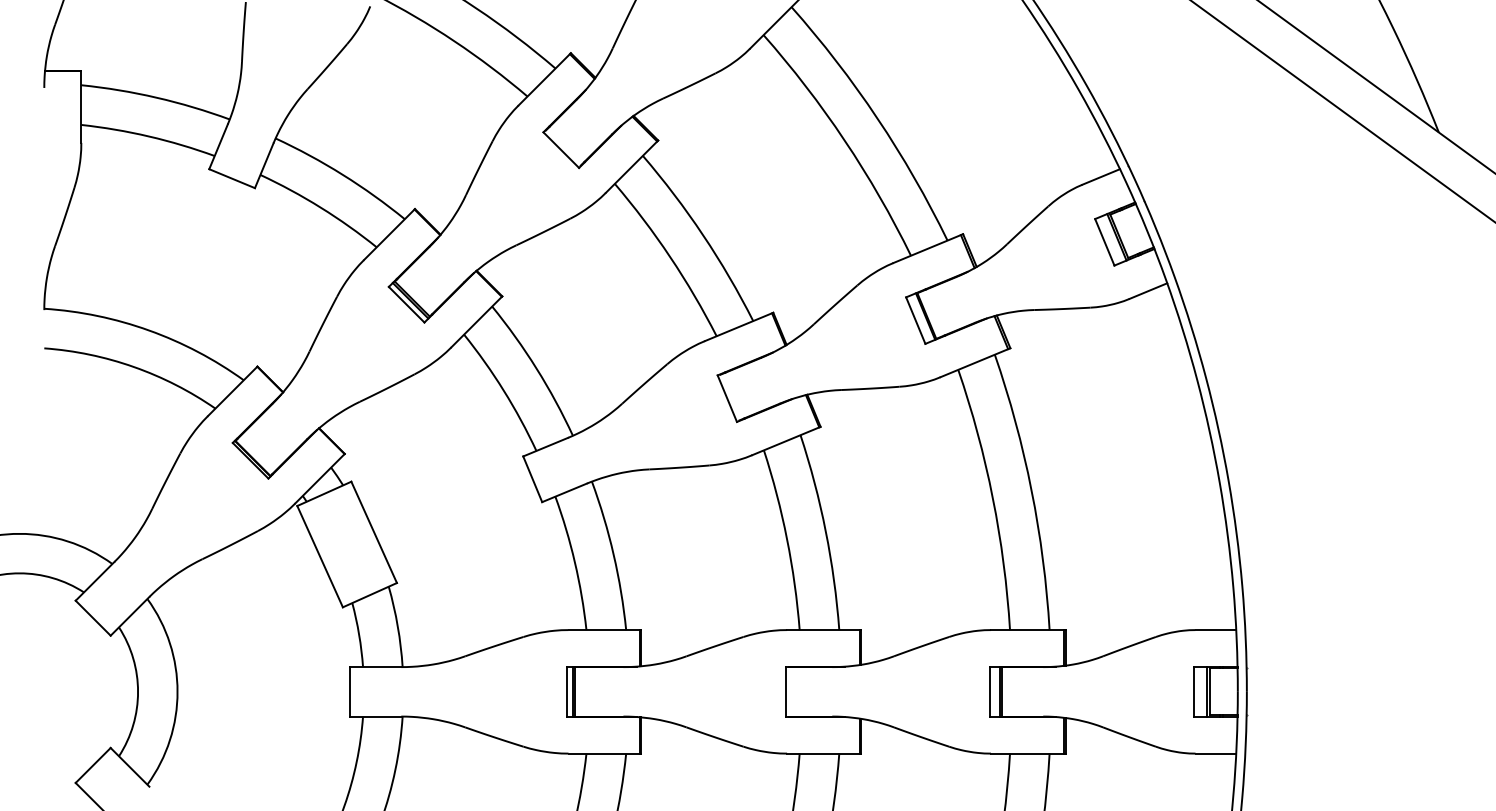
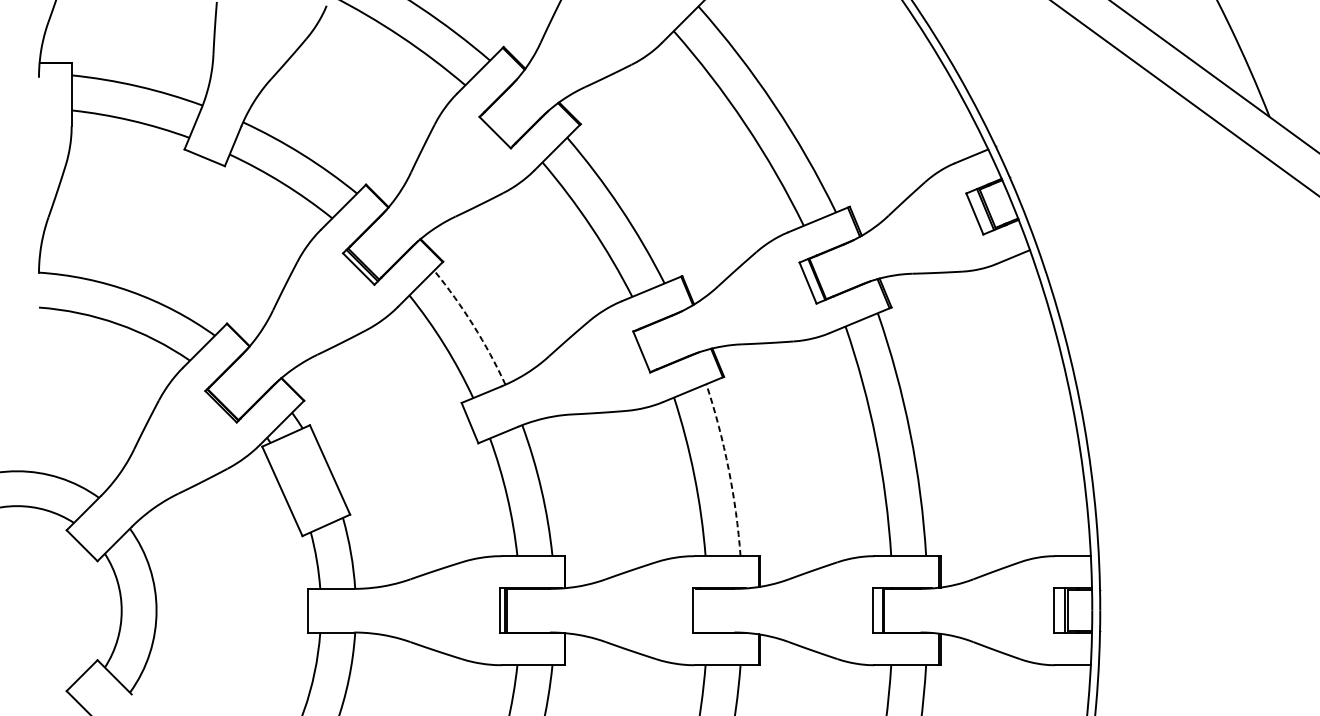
arc: (536, 368) -> (473, 325), solid -> dashed
arc: (825, 531) -> (728, 469), solid -> dashed

